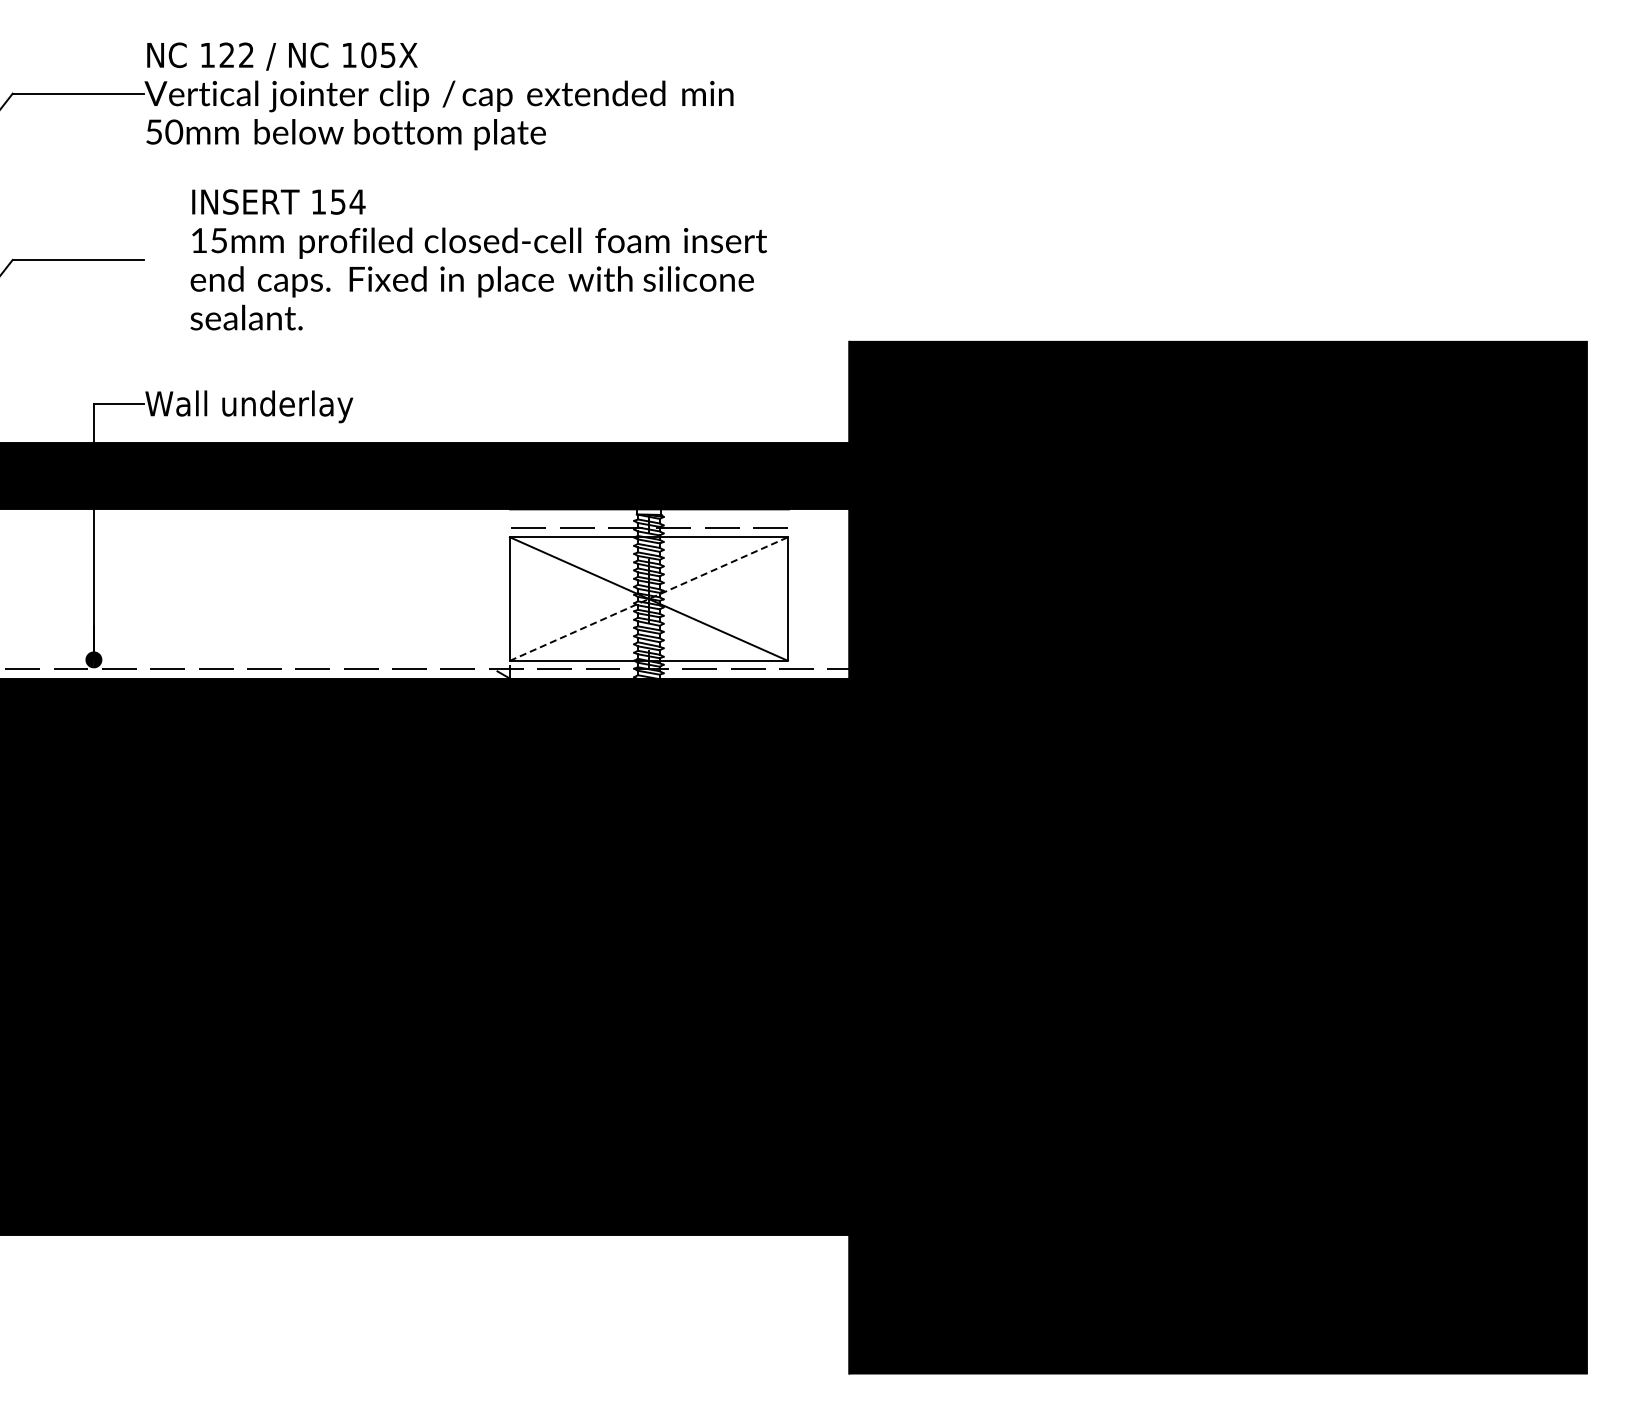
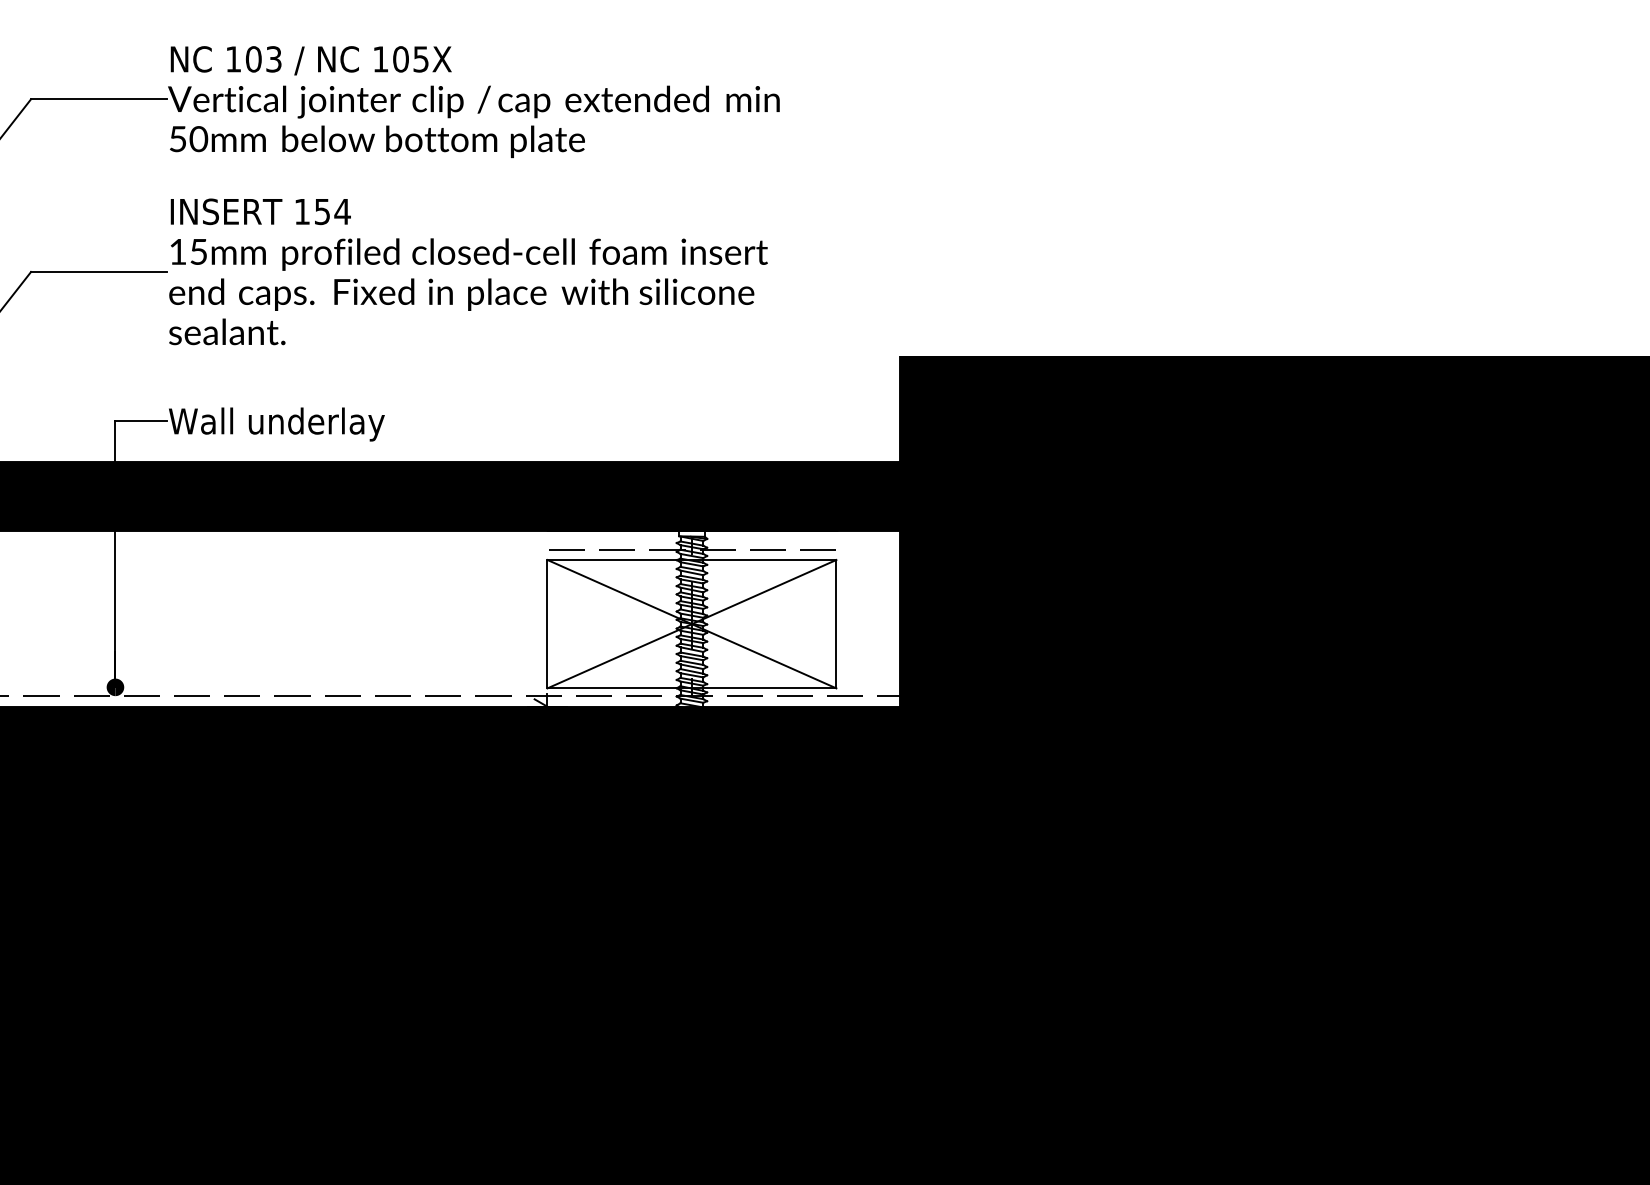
text: (236, 55) -> (263, 59), 122 -> 103
text: (478, 259) -> (468, 271), moved
line: (649, 598) -> (692, 623), dashed -> solid

